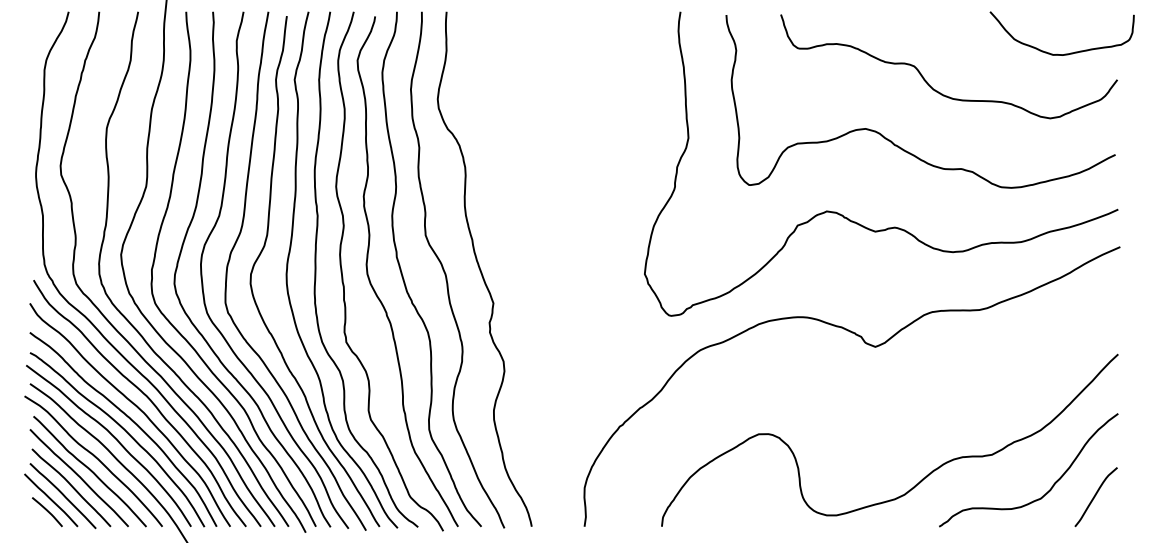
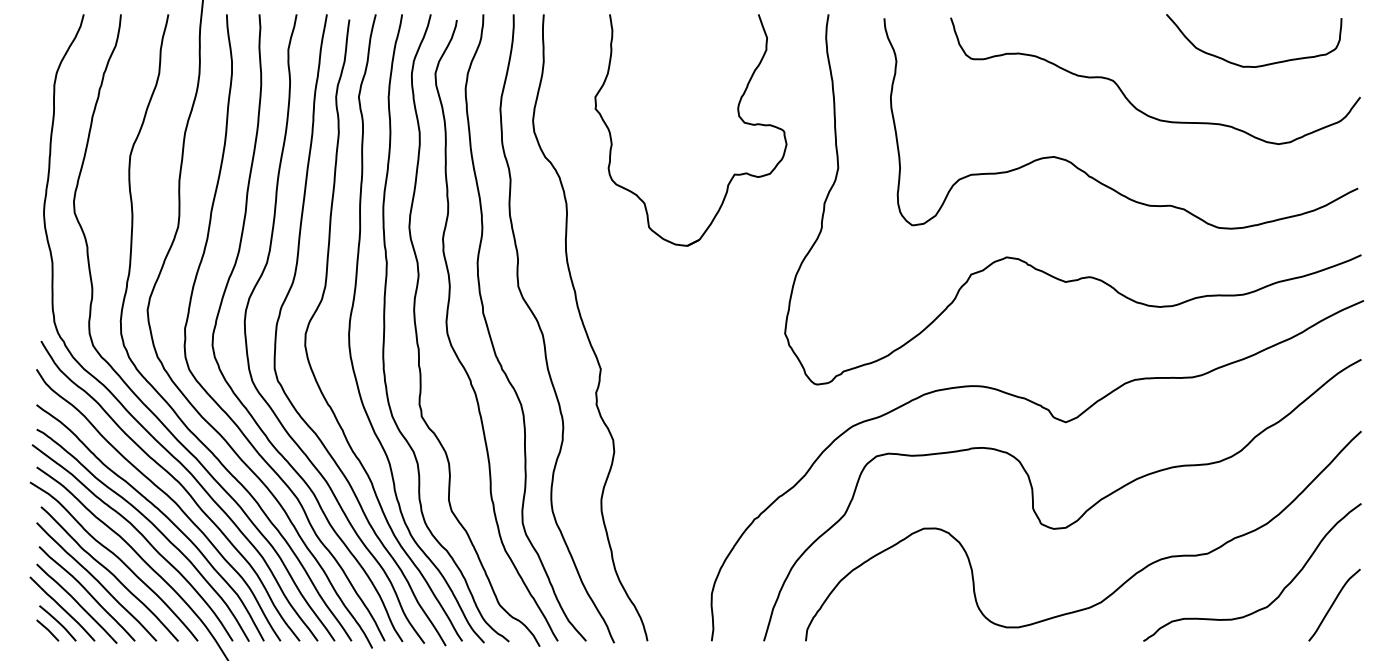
curve: (1065, 53) -> (1258, 65), moved
part: (605, 93) -> (737, 113), added
curve: (886, 424) -> (1079, 516), added
line: (38, 517) -> (47, 629), added

